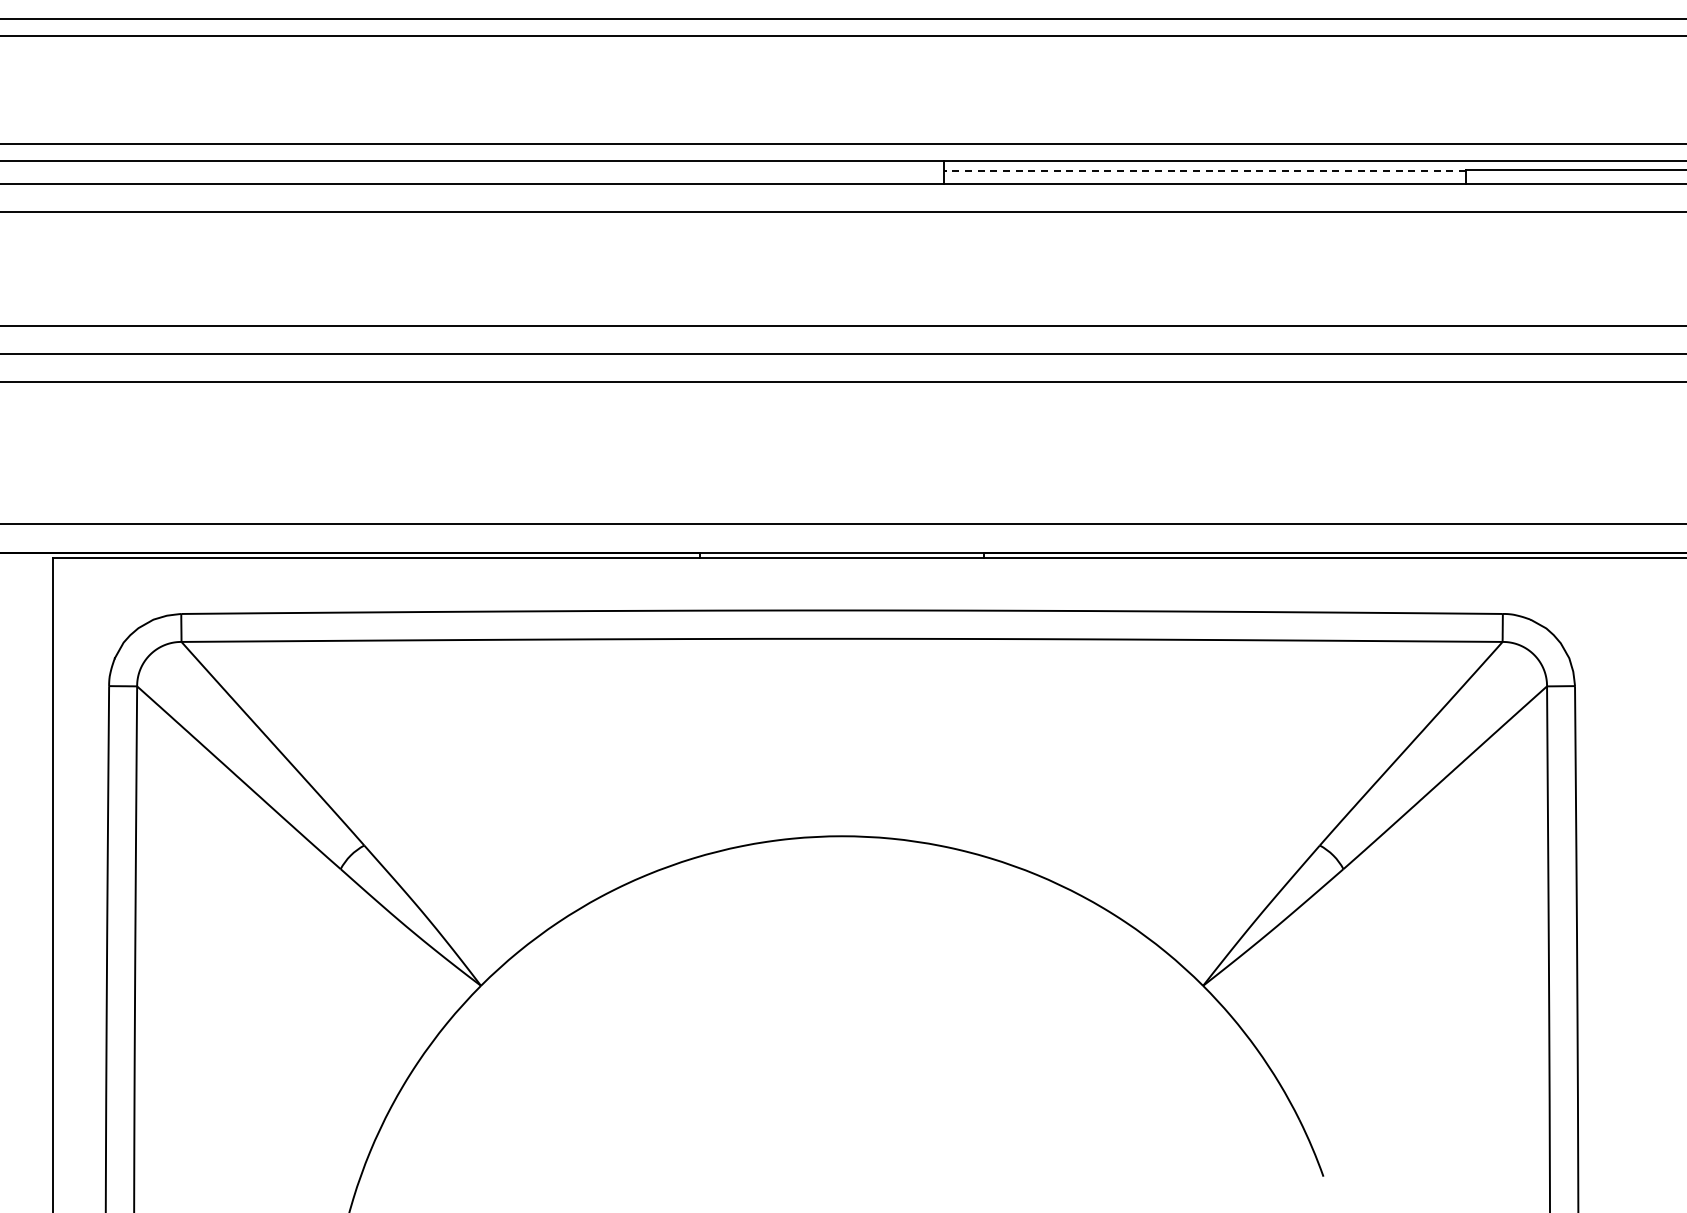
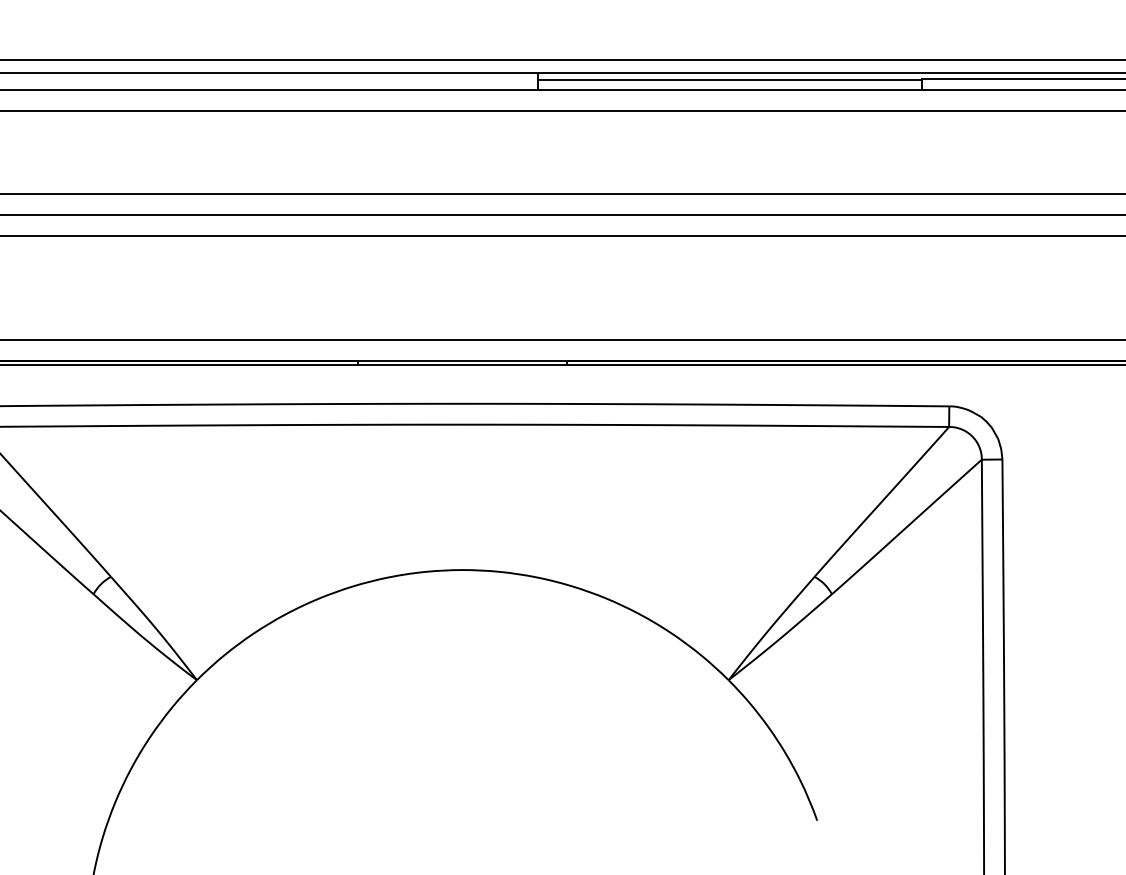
line: (1204, 171) -> (729, 80), dashed -> solid

